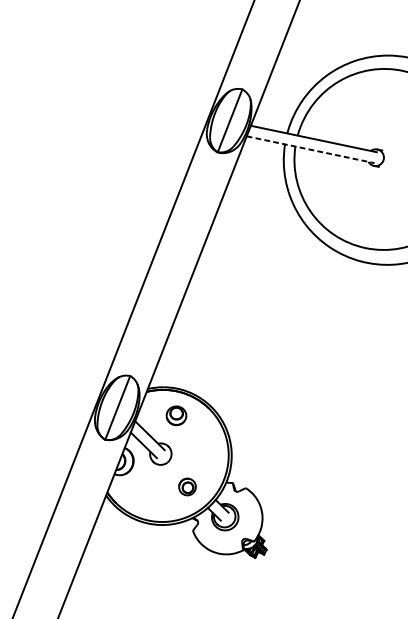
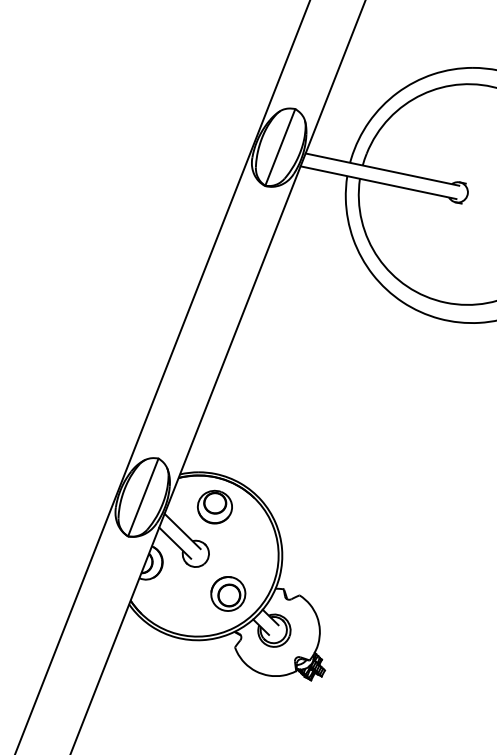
line: (310, 149) -> (378, 182), dashed -> solid
part: (176, 415) -> (214, 506), size x1.43
part: (187, 486) -> (228, 593), size x1.67

